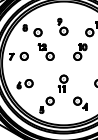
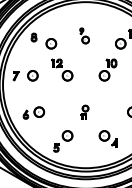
part: (62, 26) -> (84, 35), size x0.7
part: (62, 83) -> (84, 112), size x0.6

